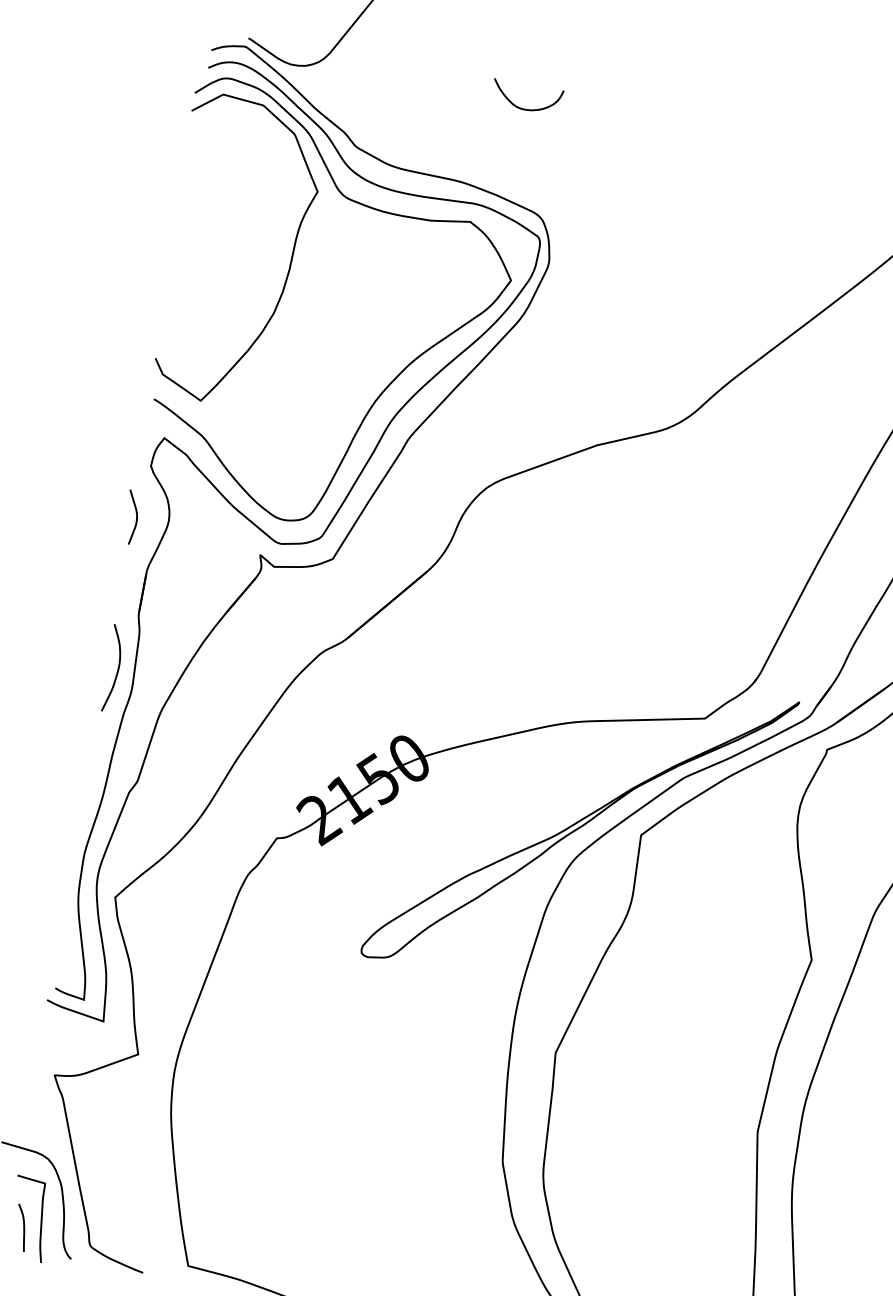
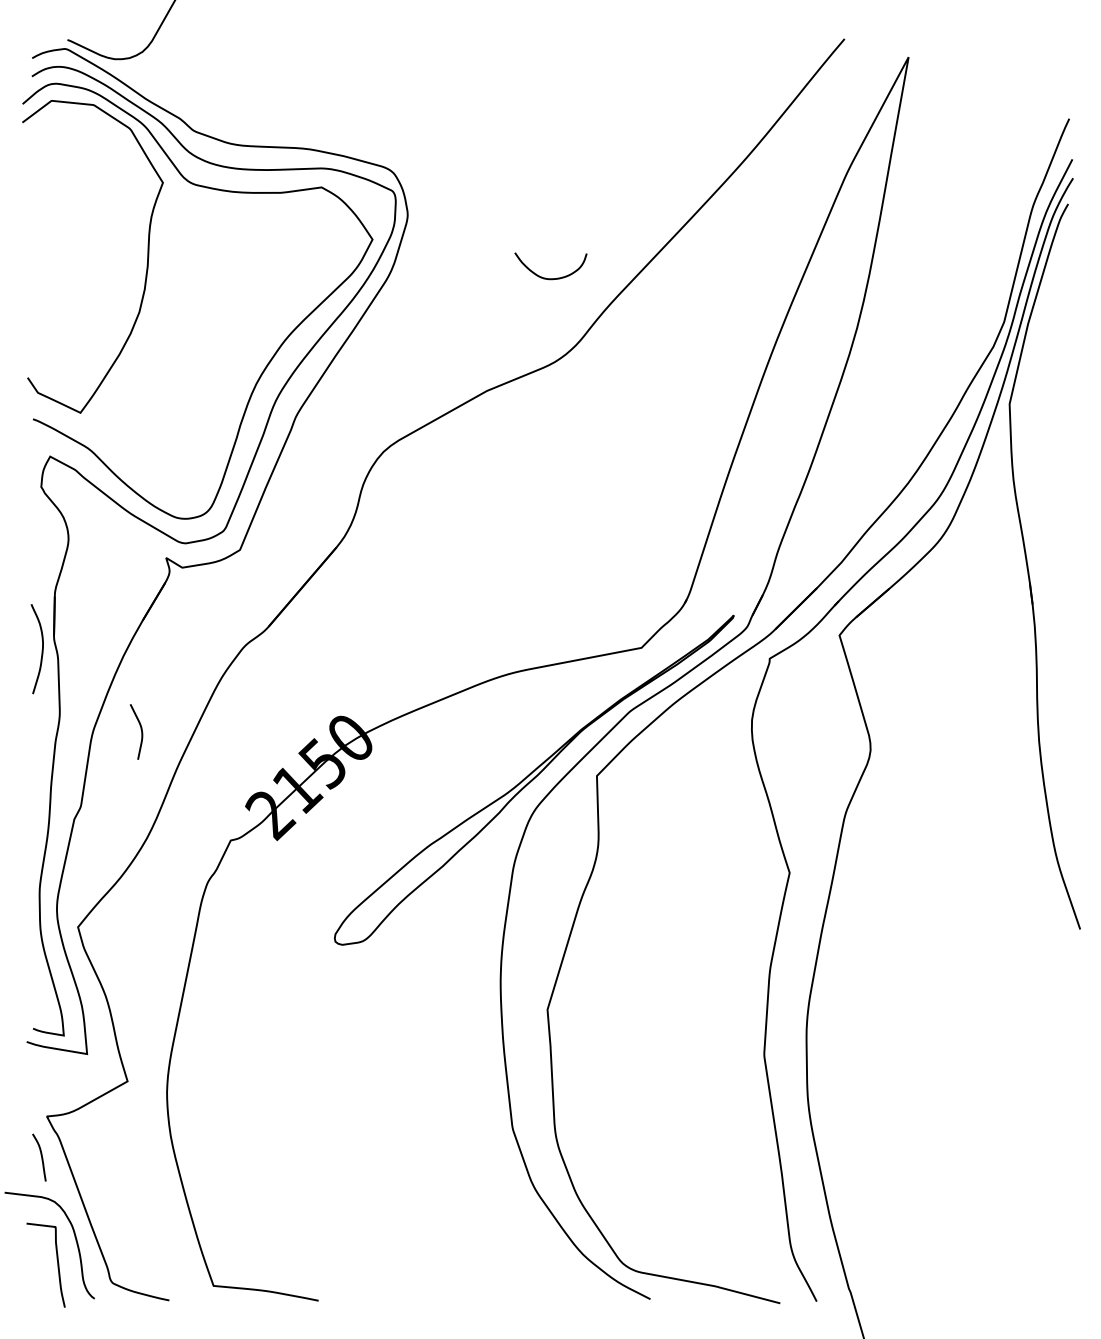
curve: (524, 108) -> (550, 278), moved
curve: (135, 515) -> (140, 729), moved
curve: (117, 669) -> (41, 649), moved
curve: (23, 1228) -> (41, 1157), moved

